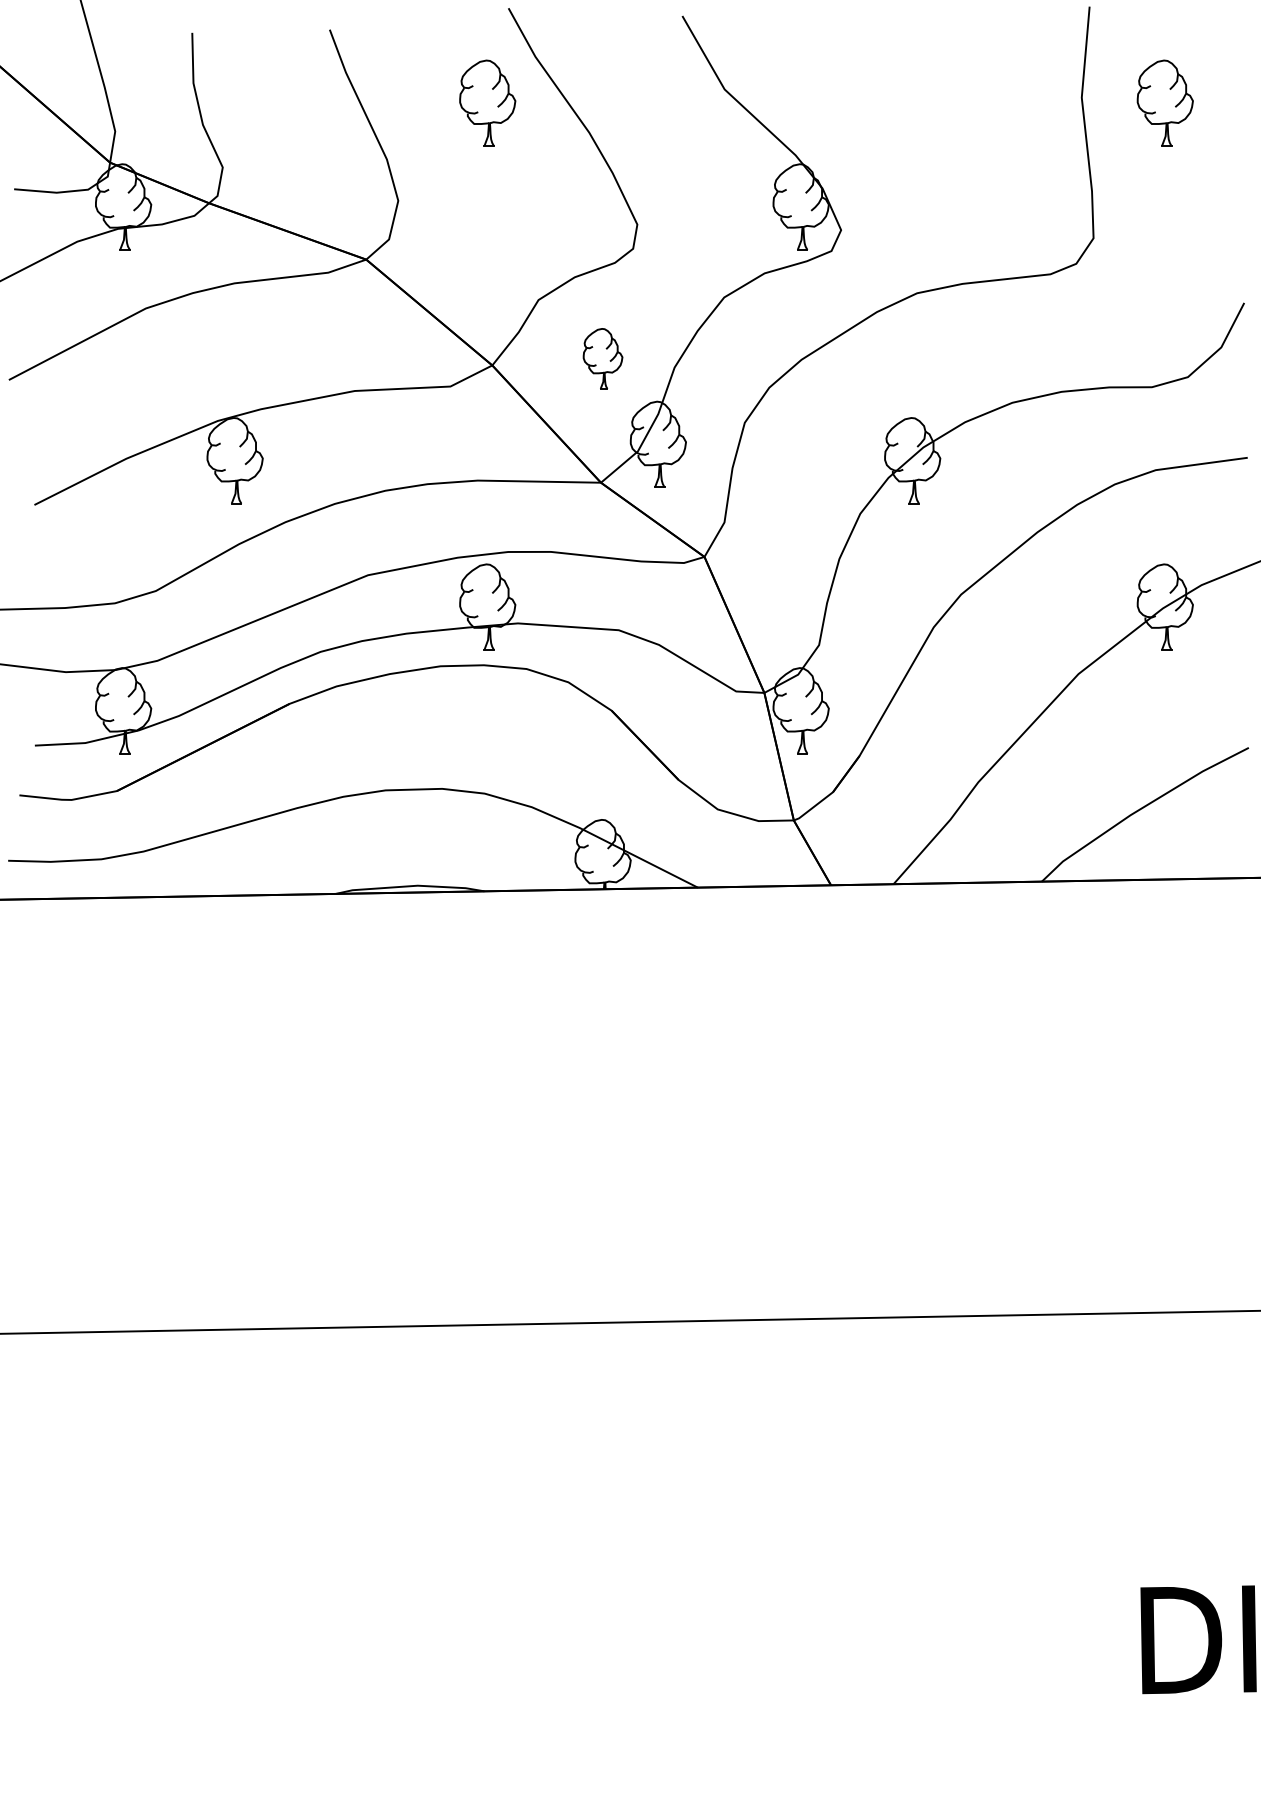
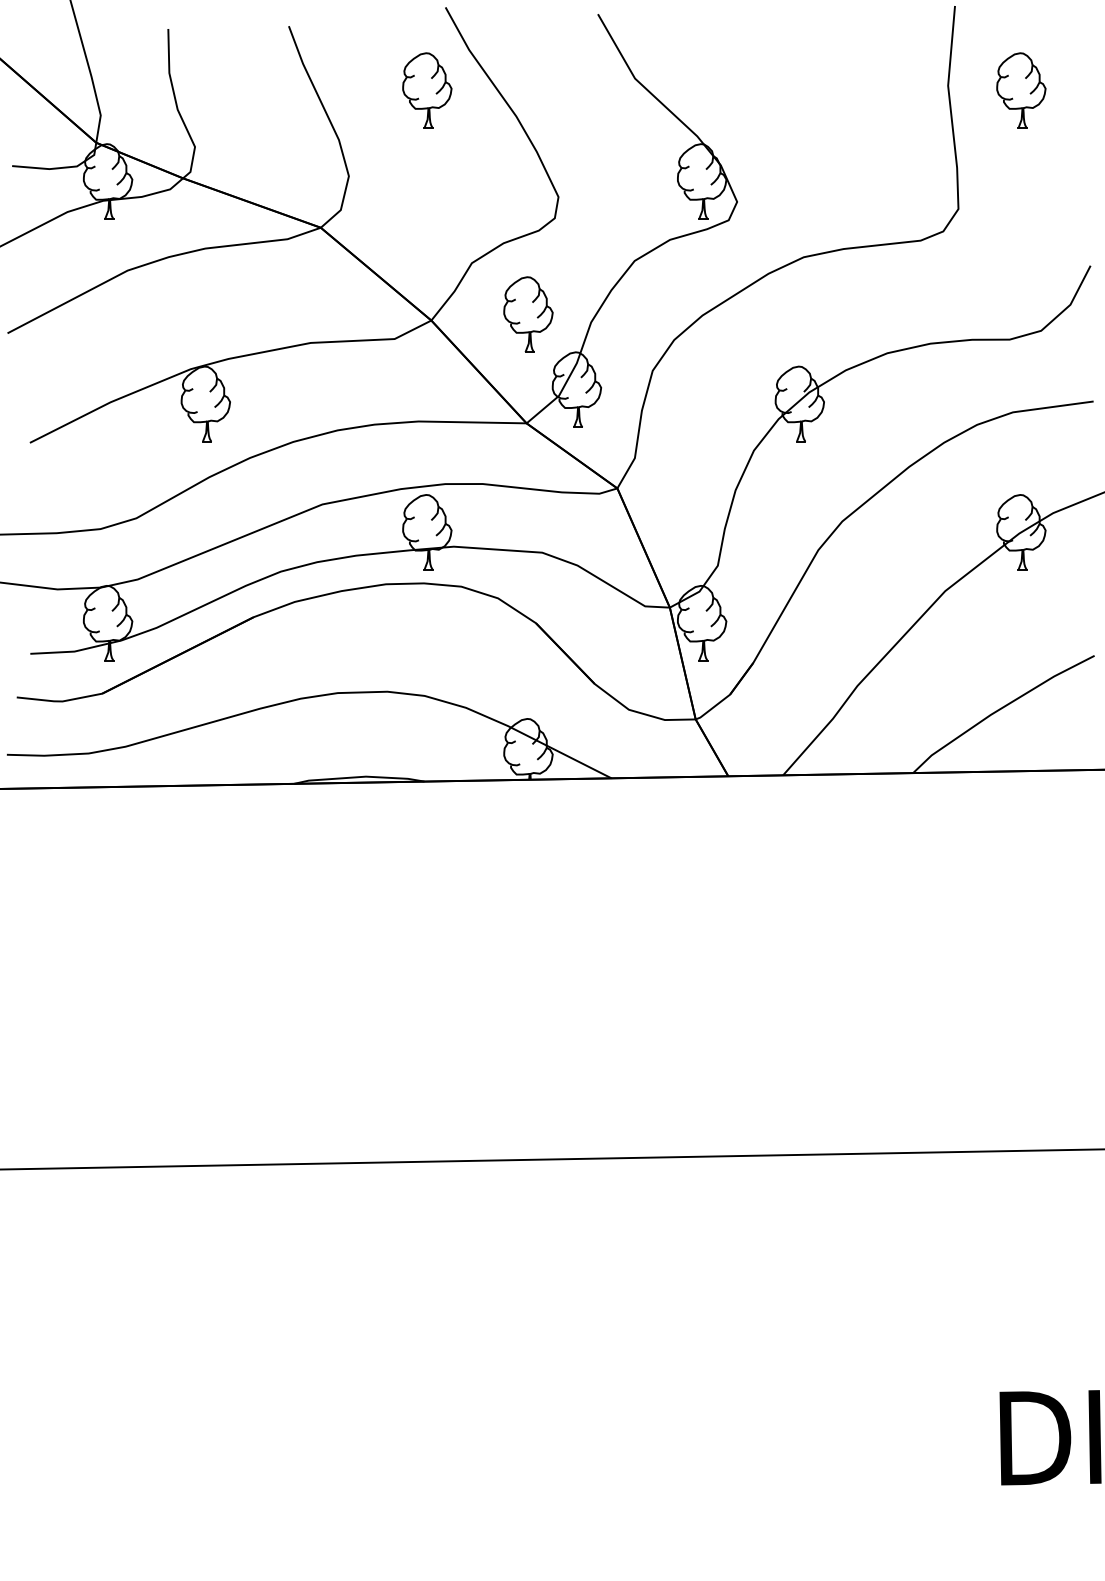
part: (602, 358) -> (527, 314), size x1.43

